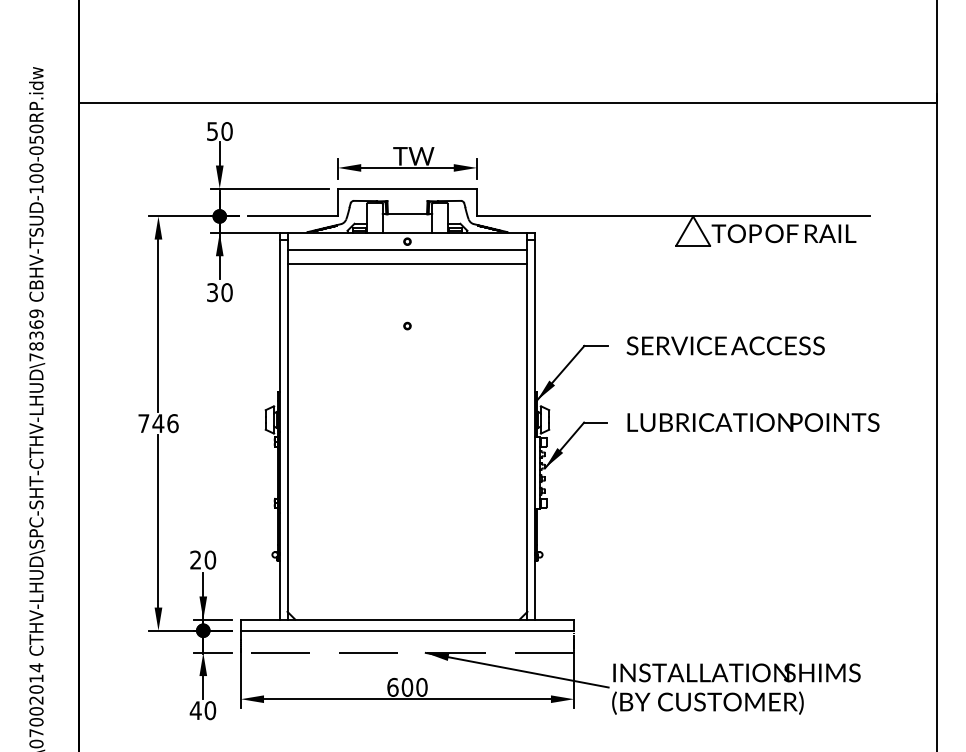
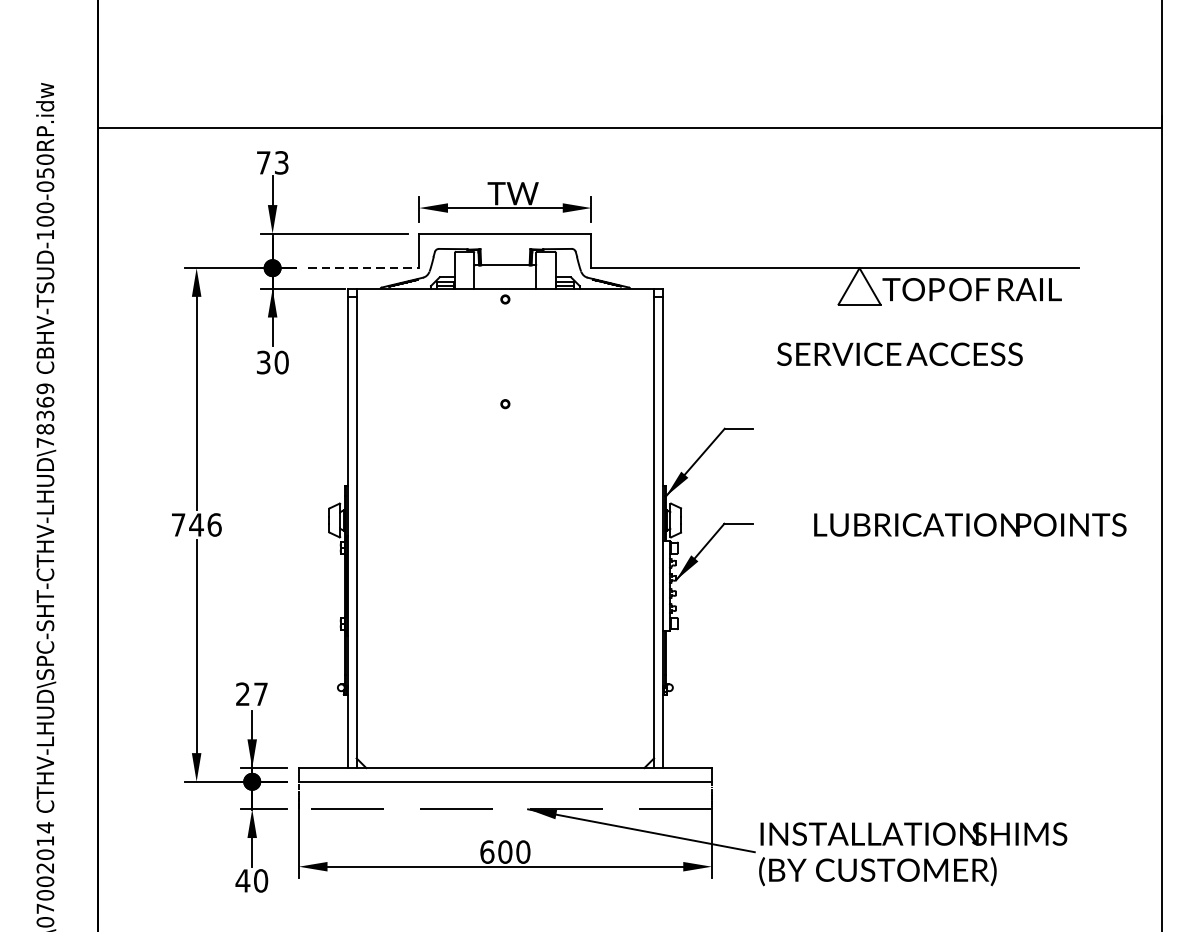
text: (219, 131) -> (272, 162), 50 -> 73
line: (293, 216) -> (364, 268), solid -> dashed
line: (407, 249) -> (505, 309), removed
line: (407, 263) -> (505, 326), removed
text: (725, 345) -> (899, 353), moved
text: (753, 422) -> (970, 524), moved
text: (210, 559) -> (261, 693), 20 -> 27

